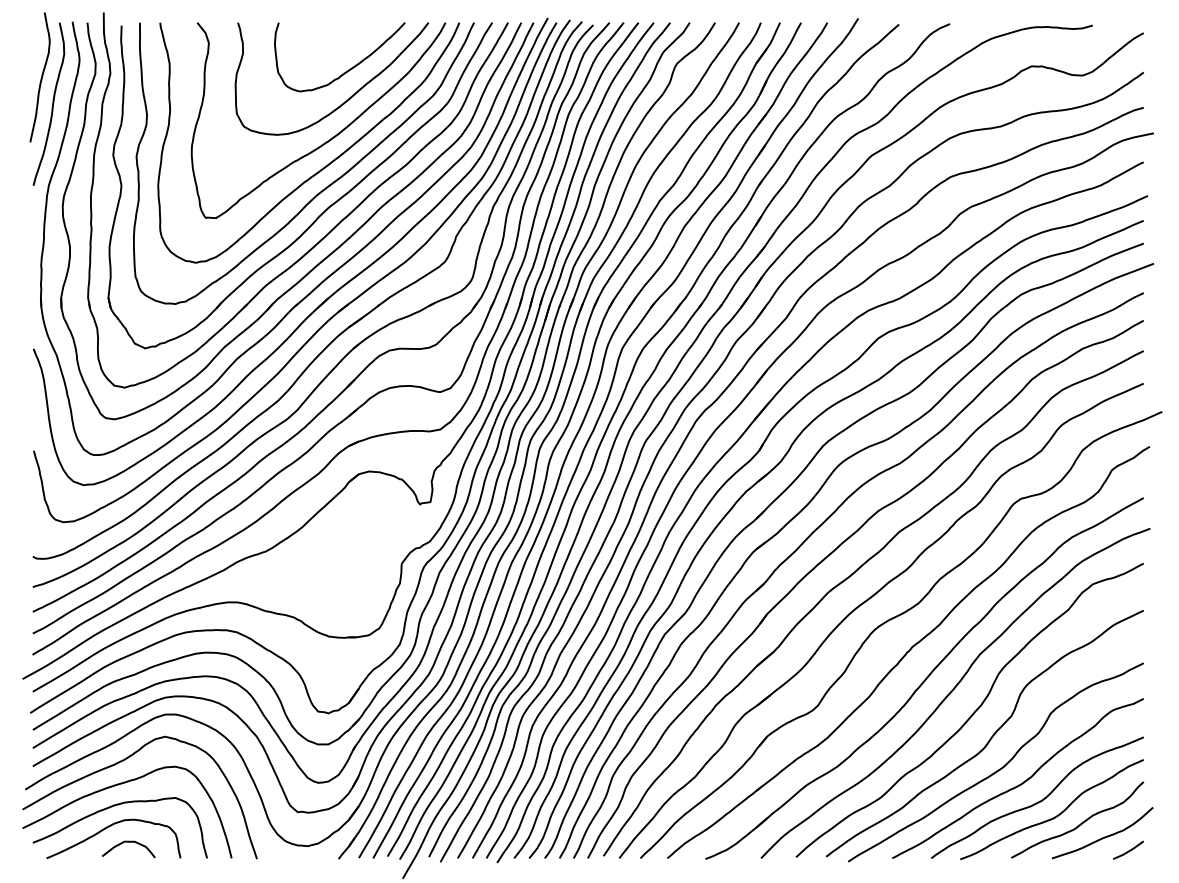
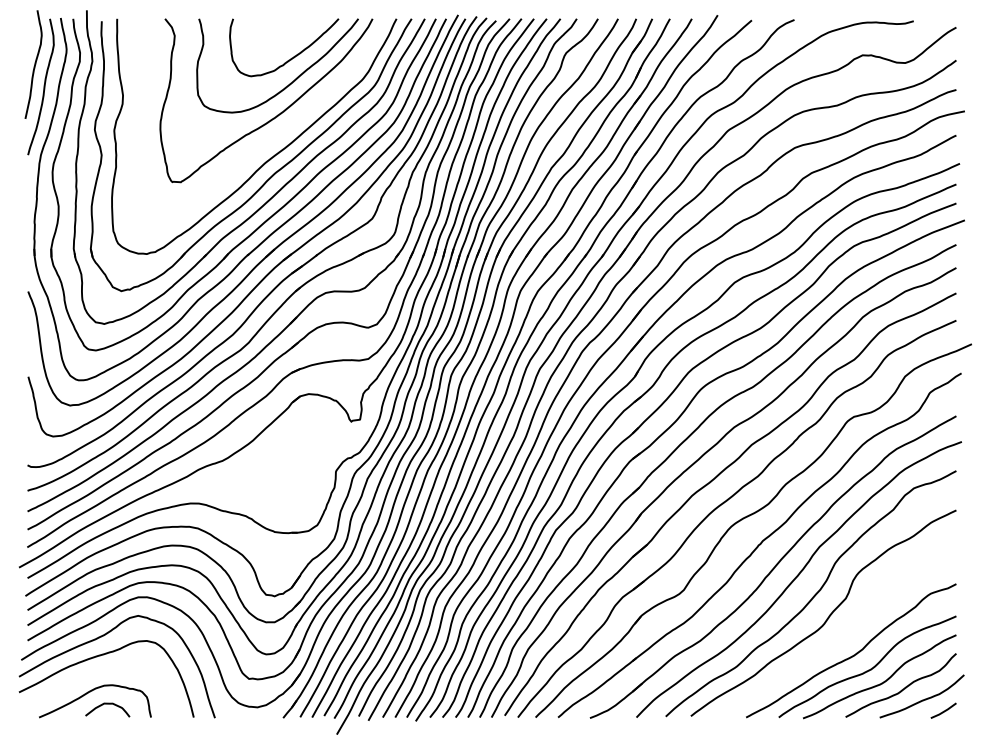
curve: (323, 167) -> (270, 139), removed
curve: (999, 768) -> (835, 642), removed
curve: (111, 808) -> (93, 675), removed

